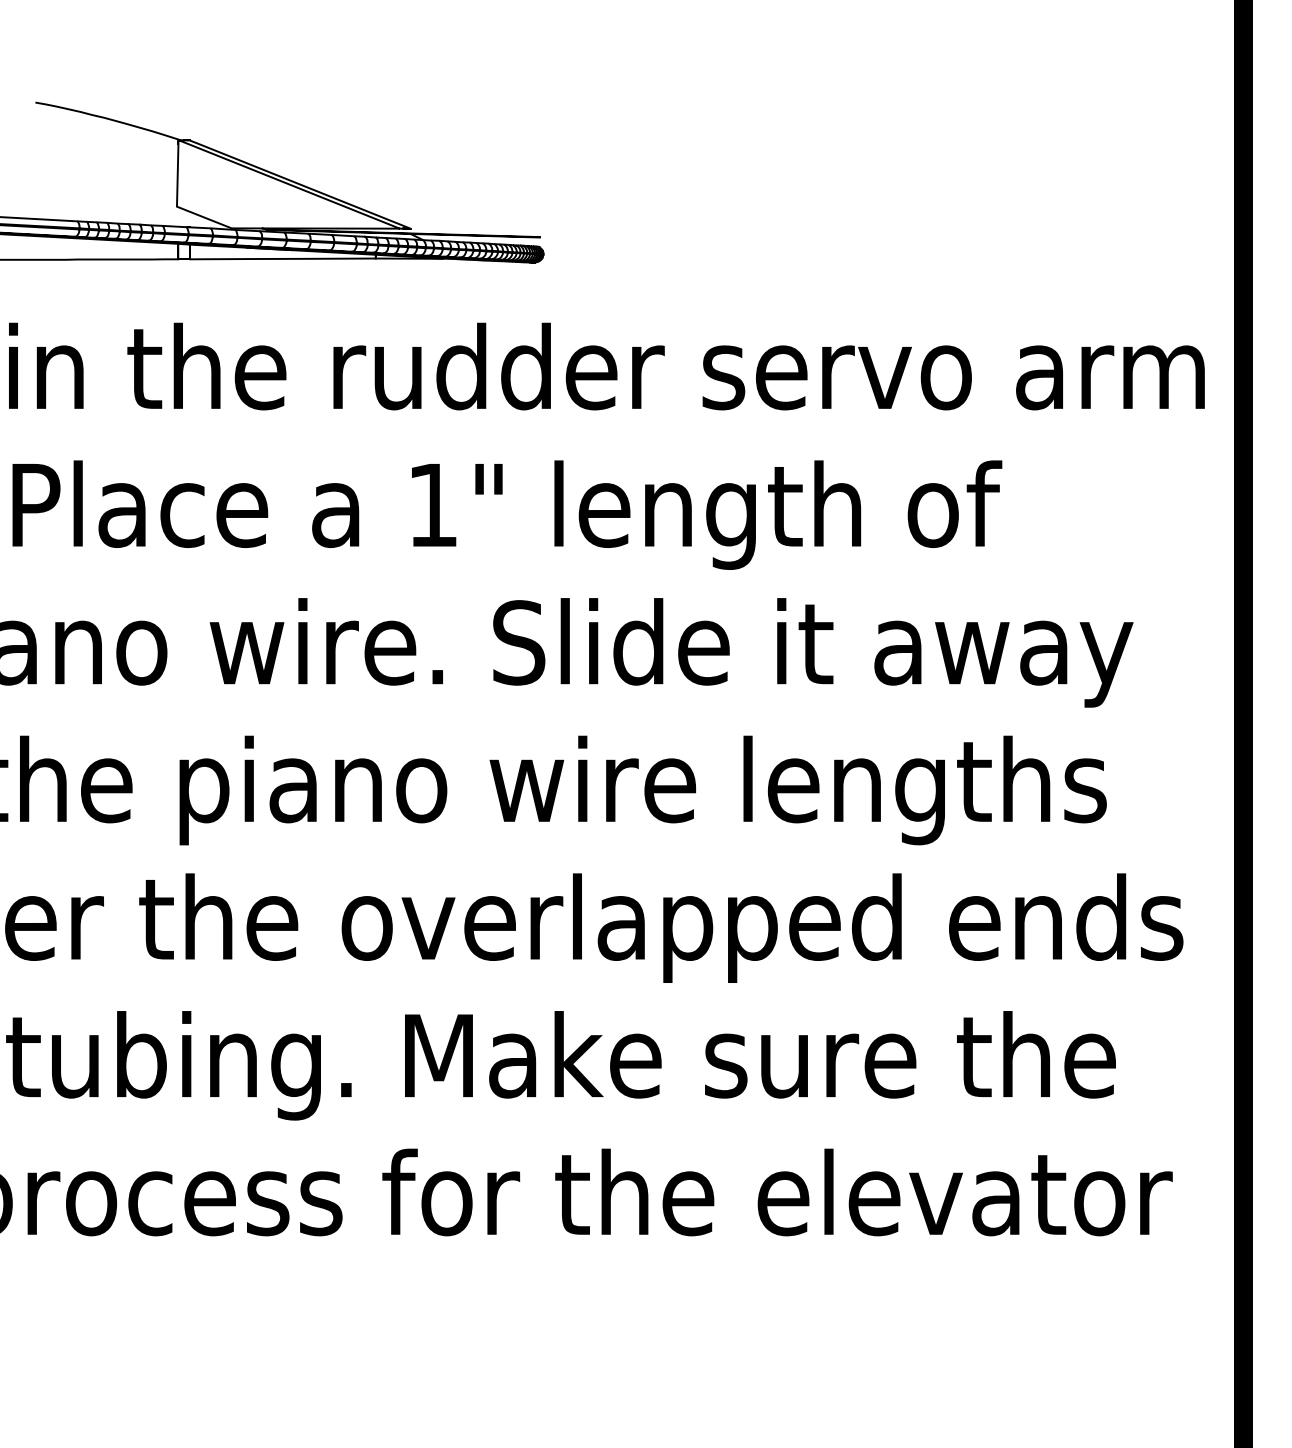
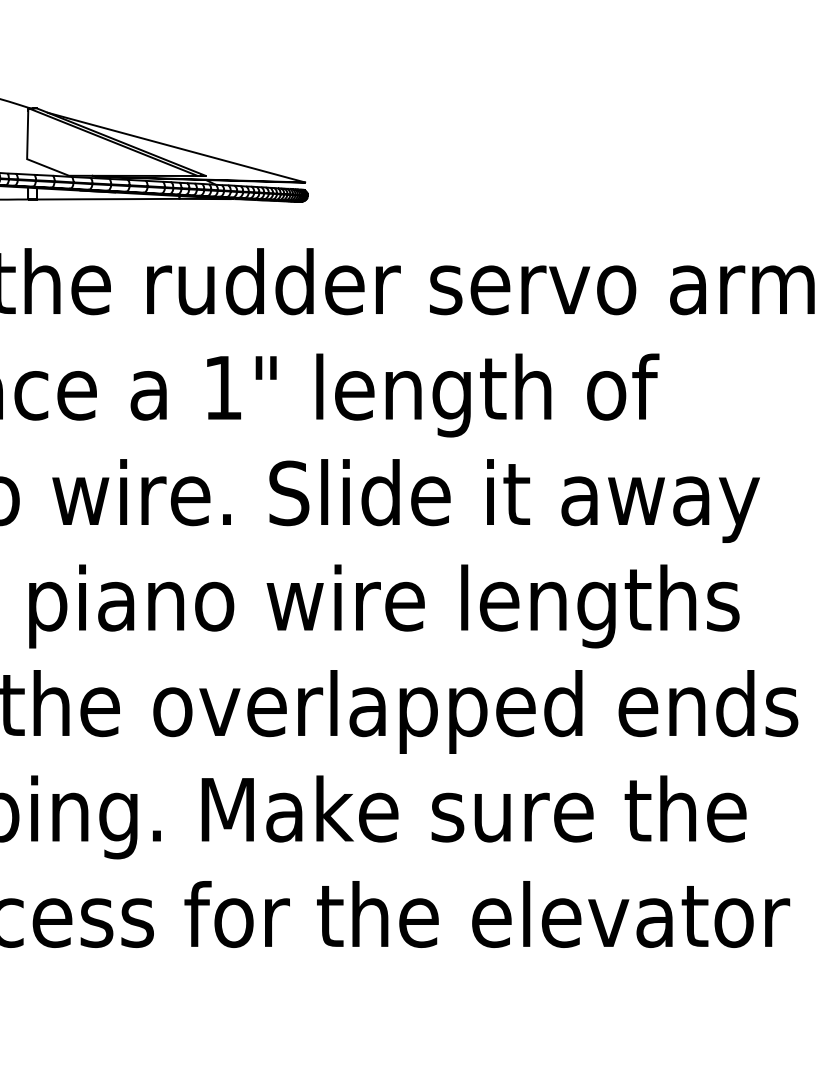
line: (371, 191) -> (176, 147), added

